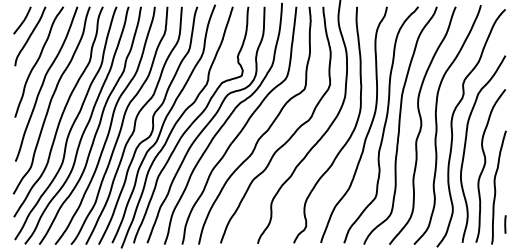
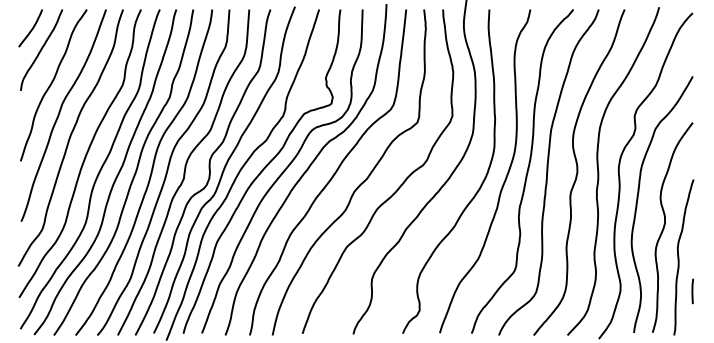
line: (505, 224) -> (692, 291), moved

